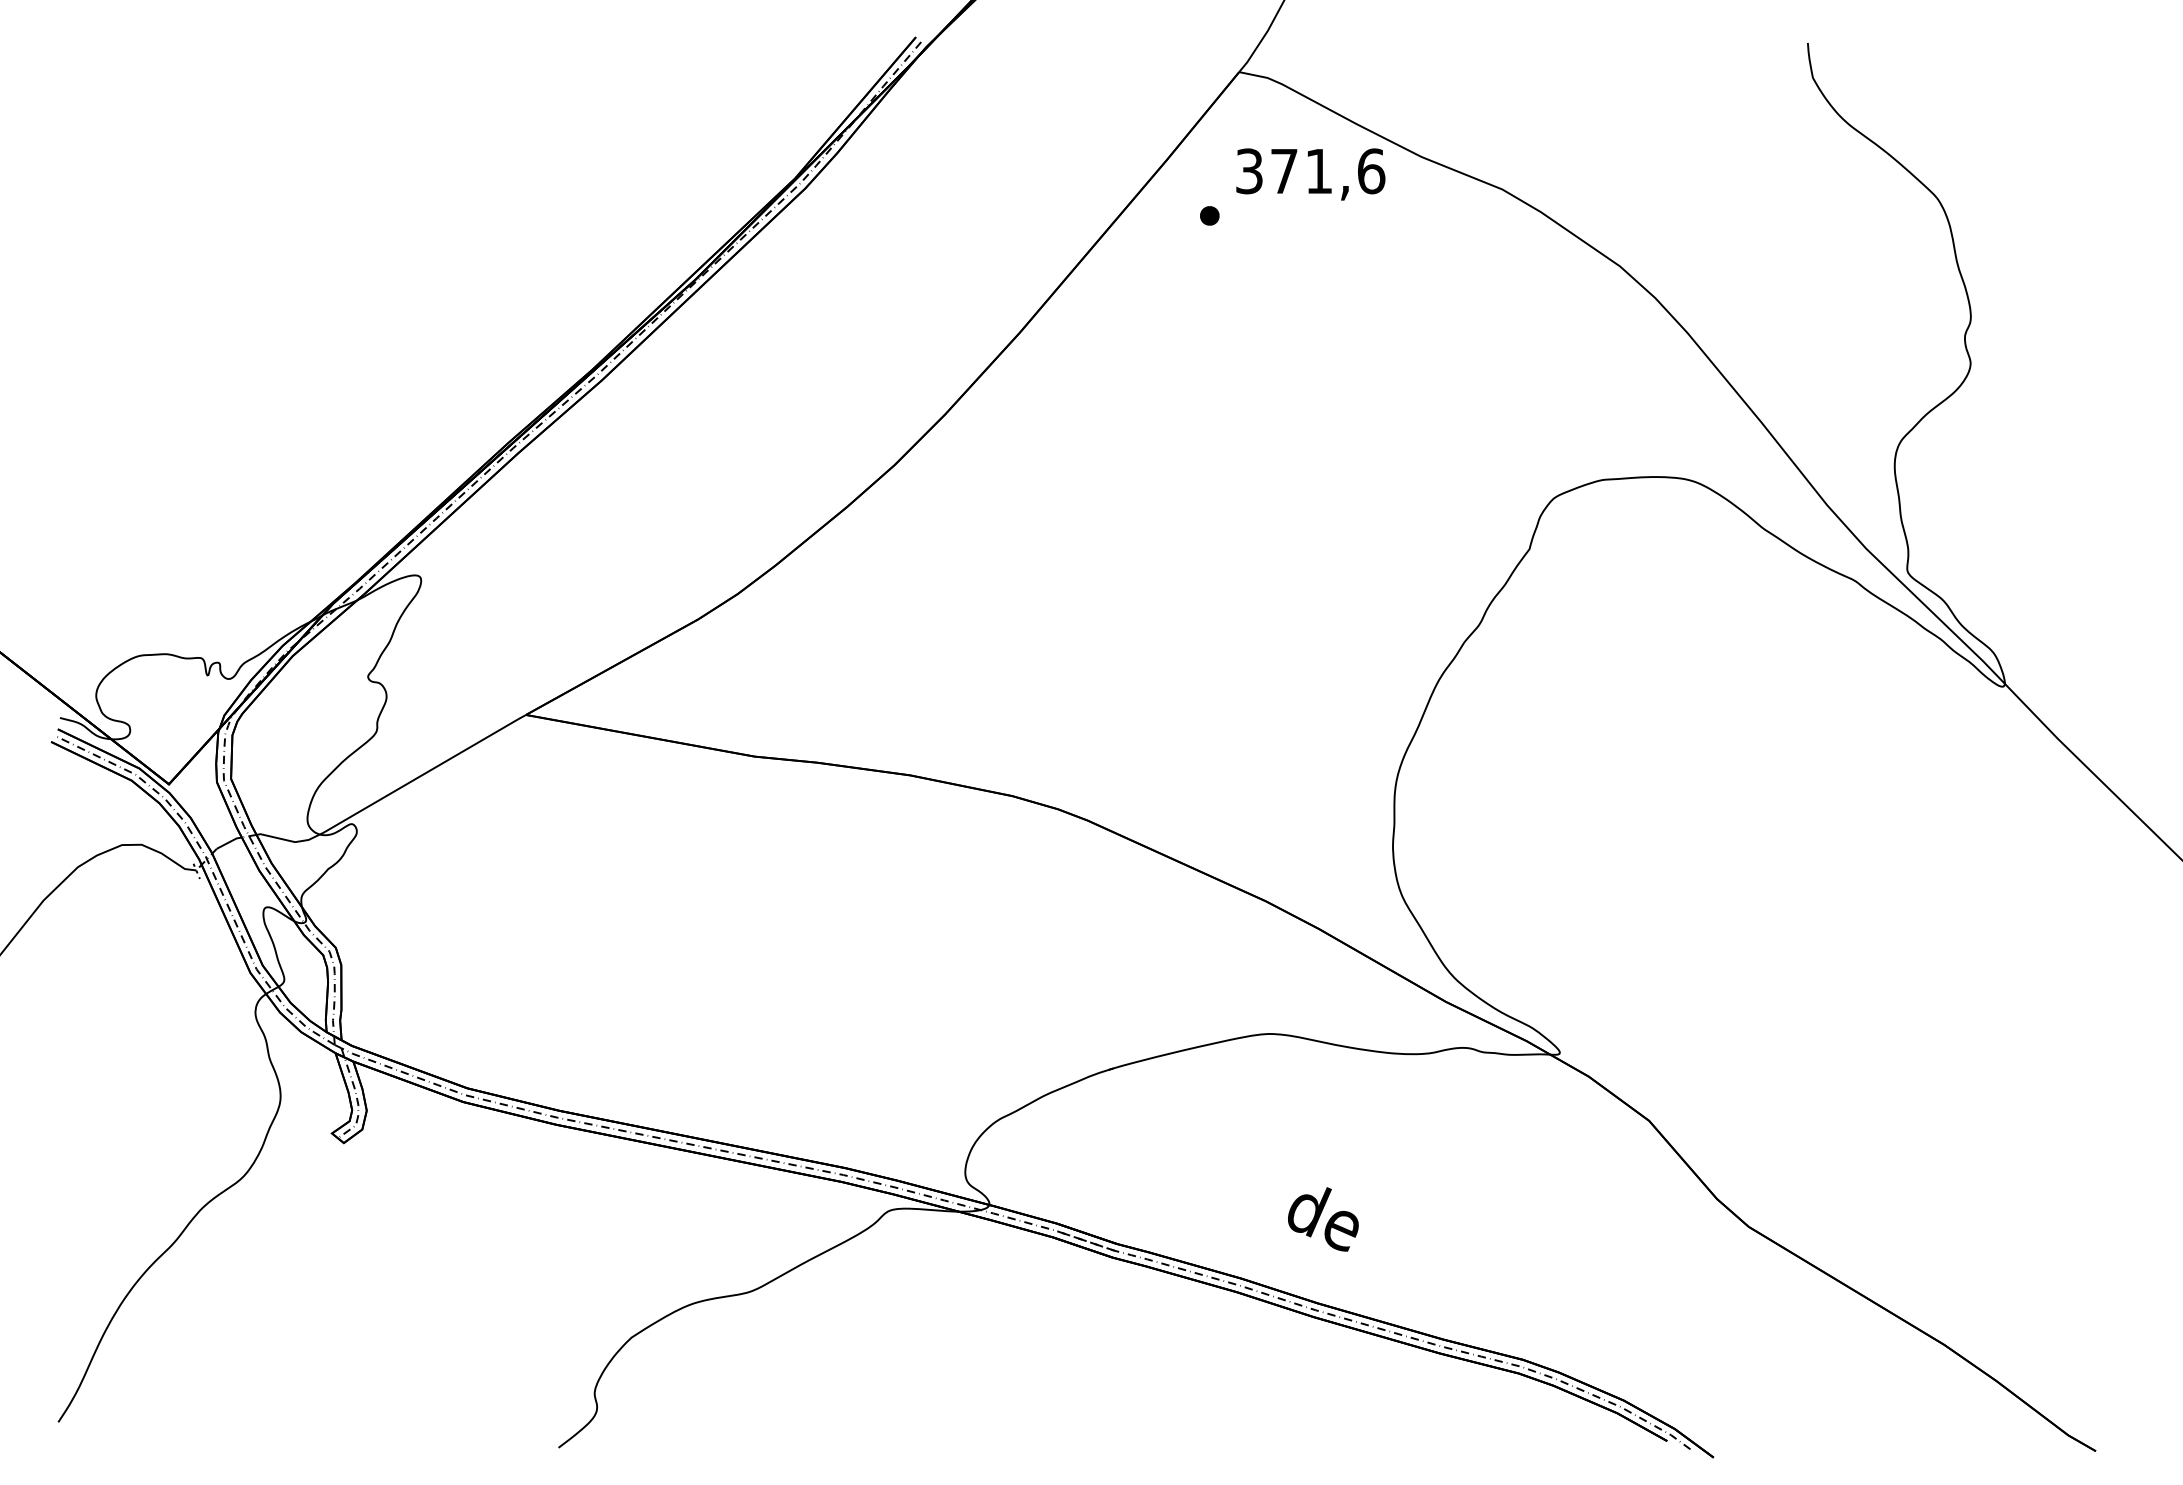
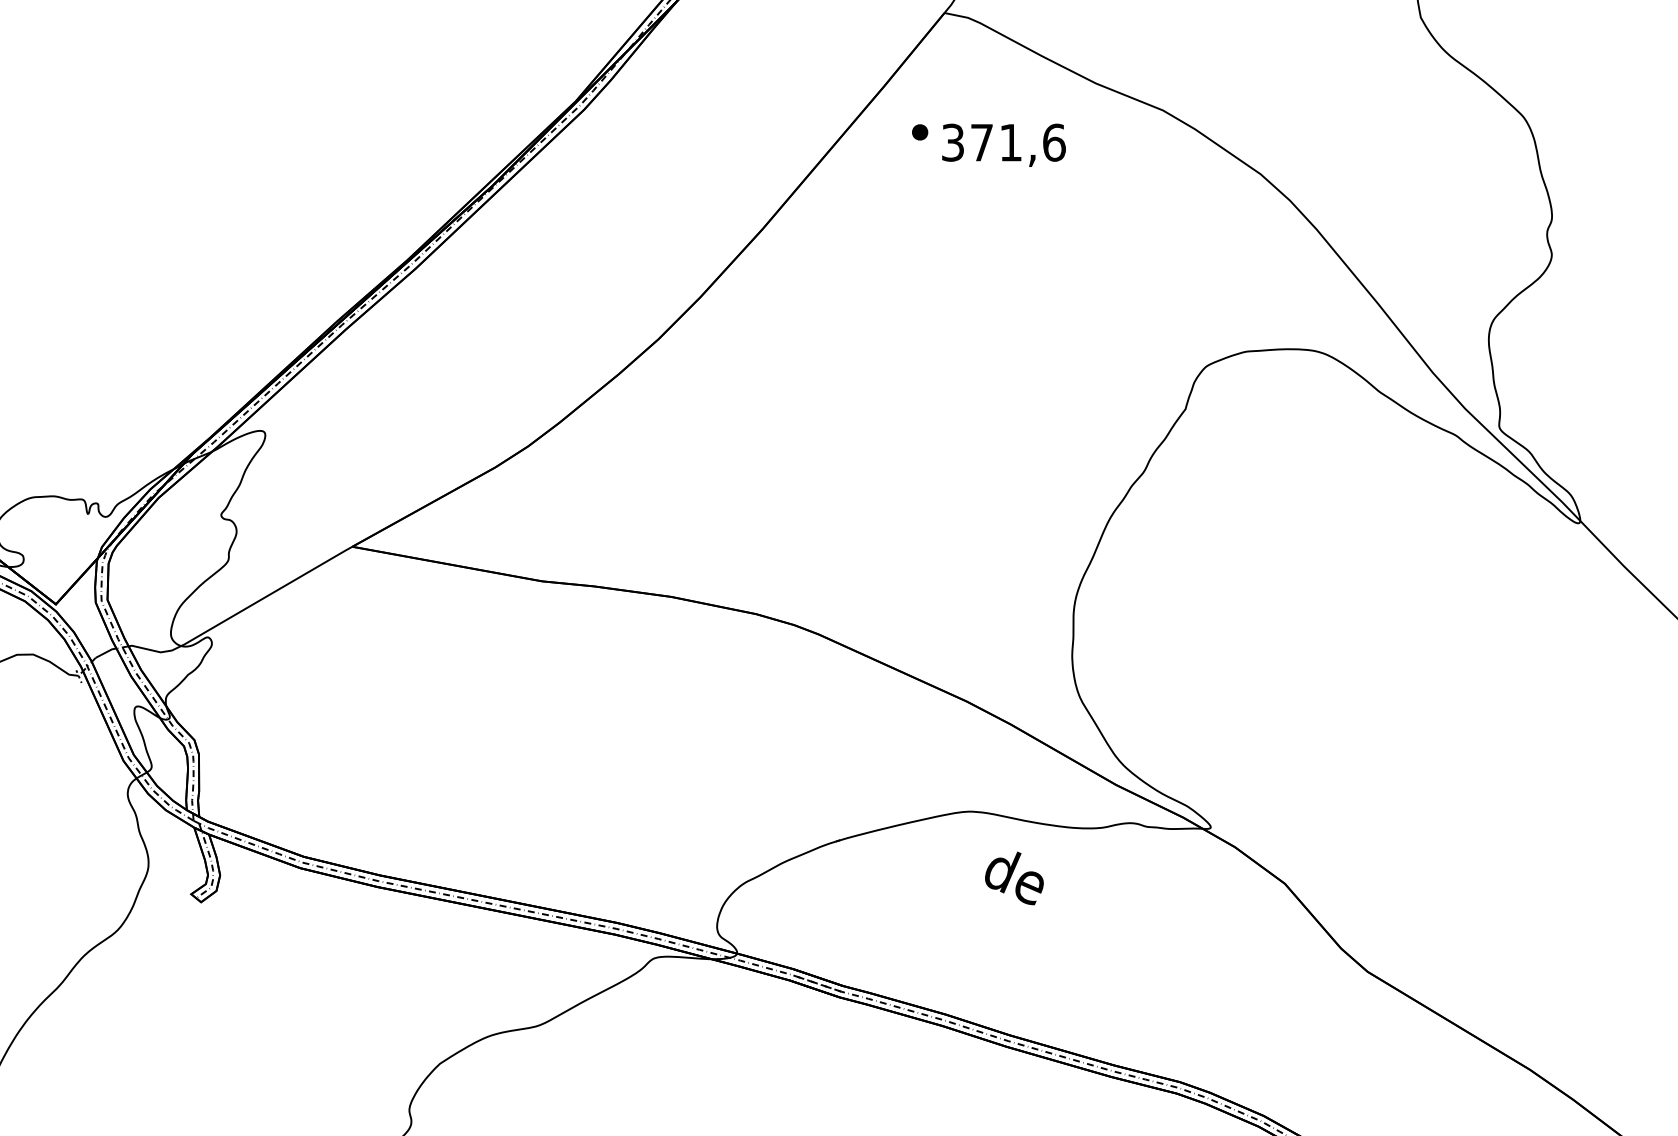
text: (1310, 174) -> (1003, 145), moved
text: (1323, 1219) -> (1014, 878), moved

